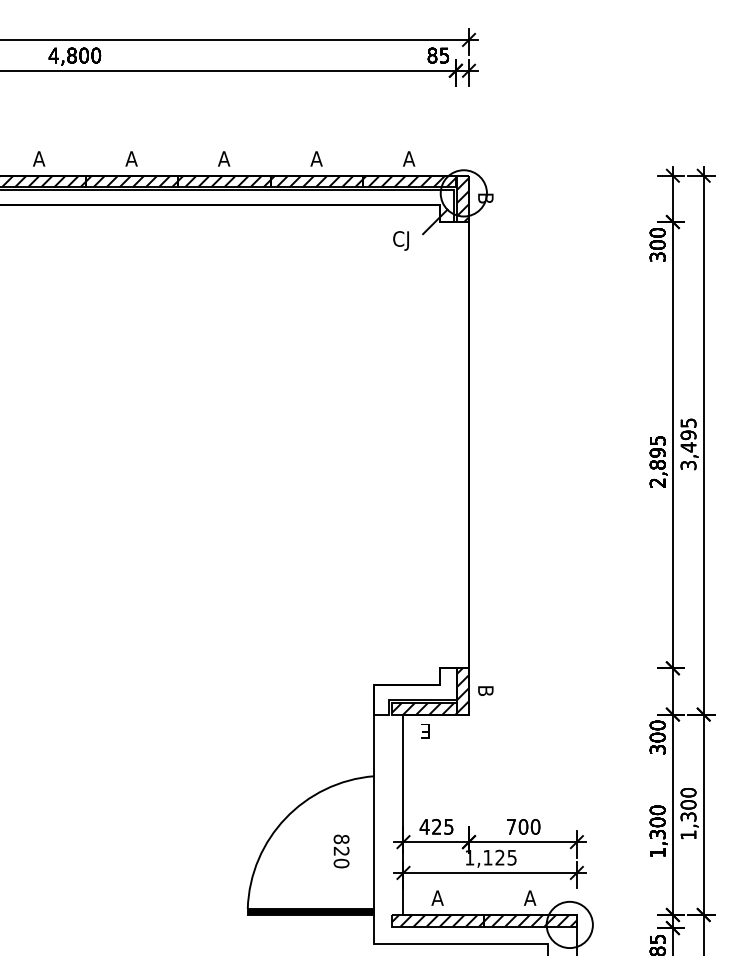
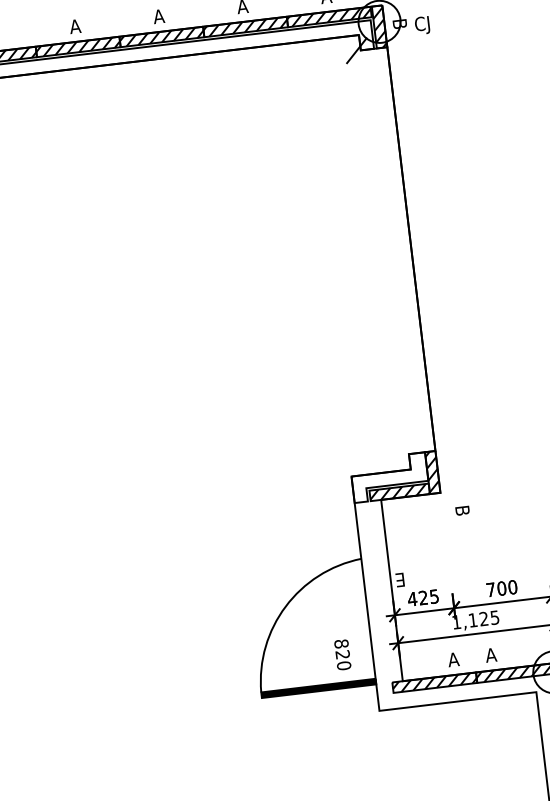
text: (400, 240) -> (421, 25), moved
text: (485, 690) -> (462, 510), moved
text: (425, 731) -> (399, 580), moved
text: (341, 851) -> (342, 654), moved
text: (437, 897) -> (453, 659), moved
text: (530, 897) -> (491, 654), moved

